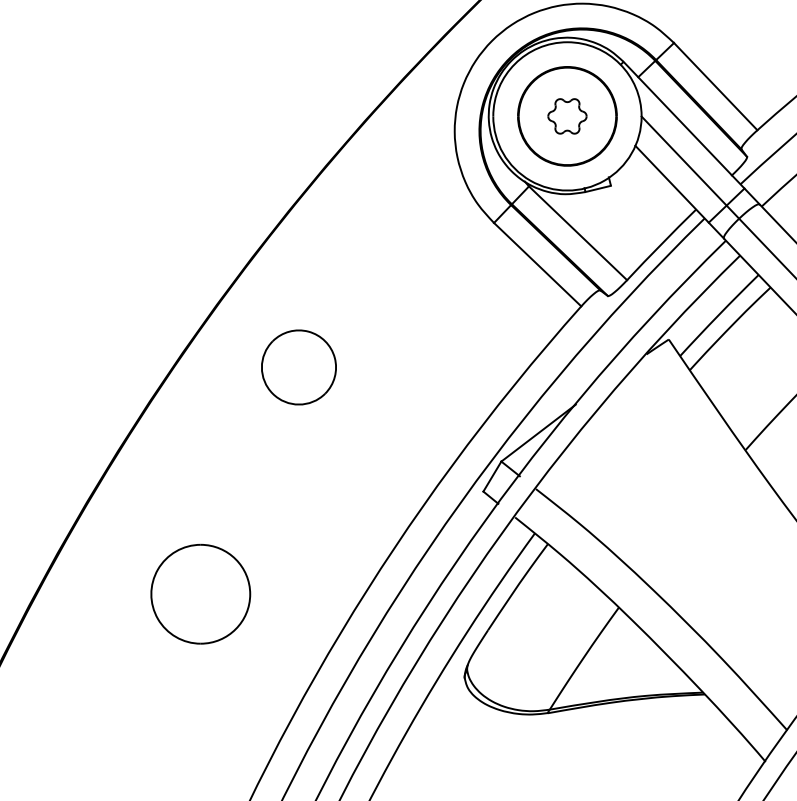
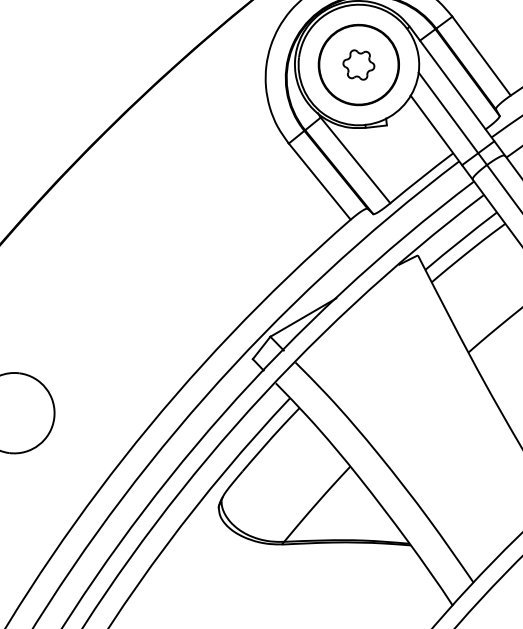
part: (298, 367) -> (116, 240), removed

